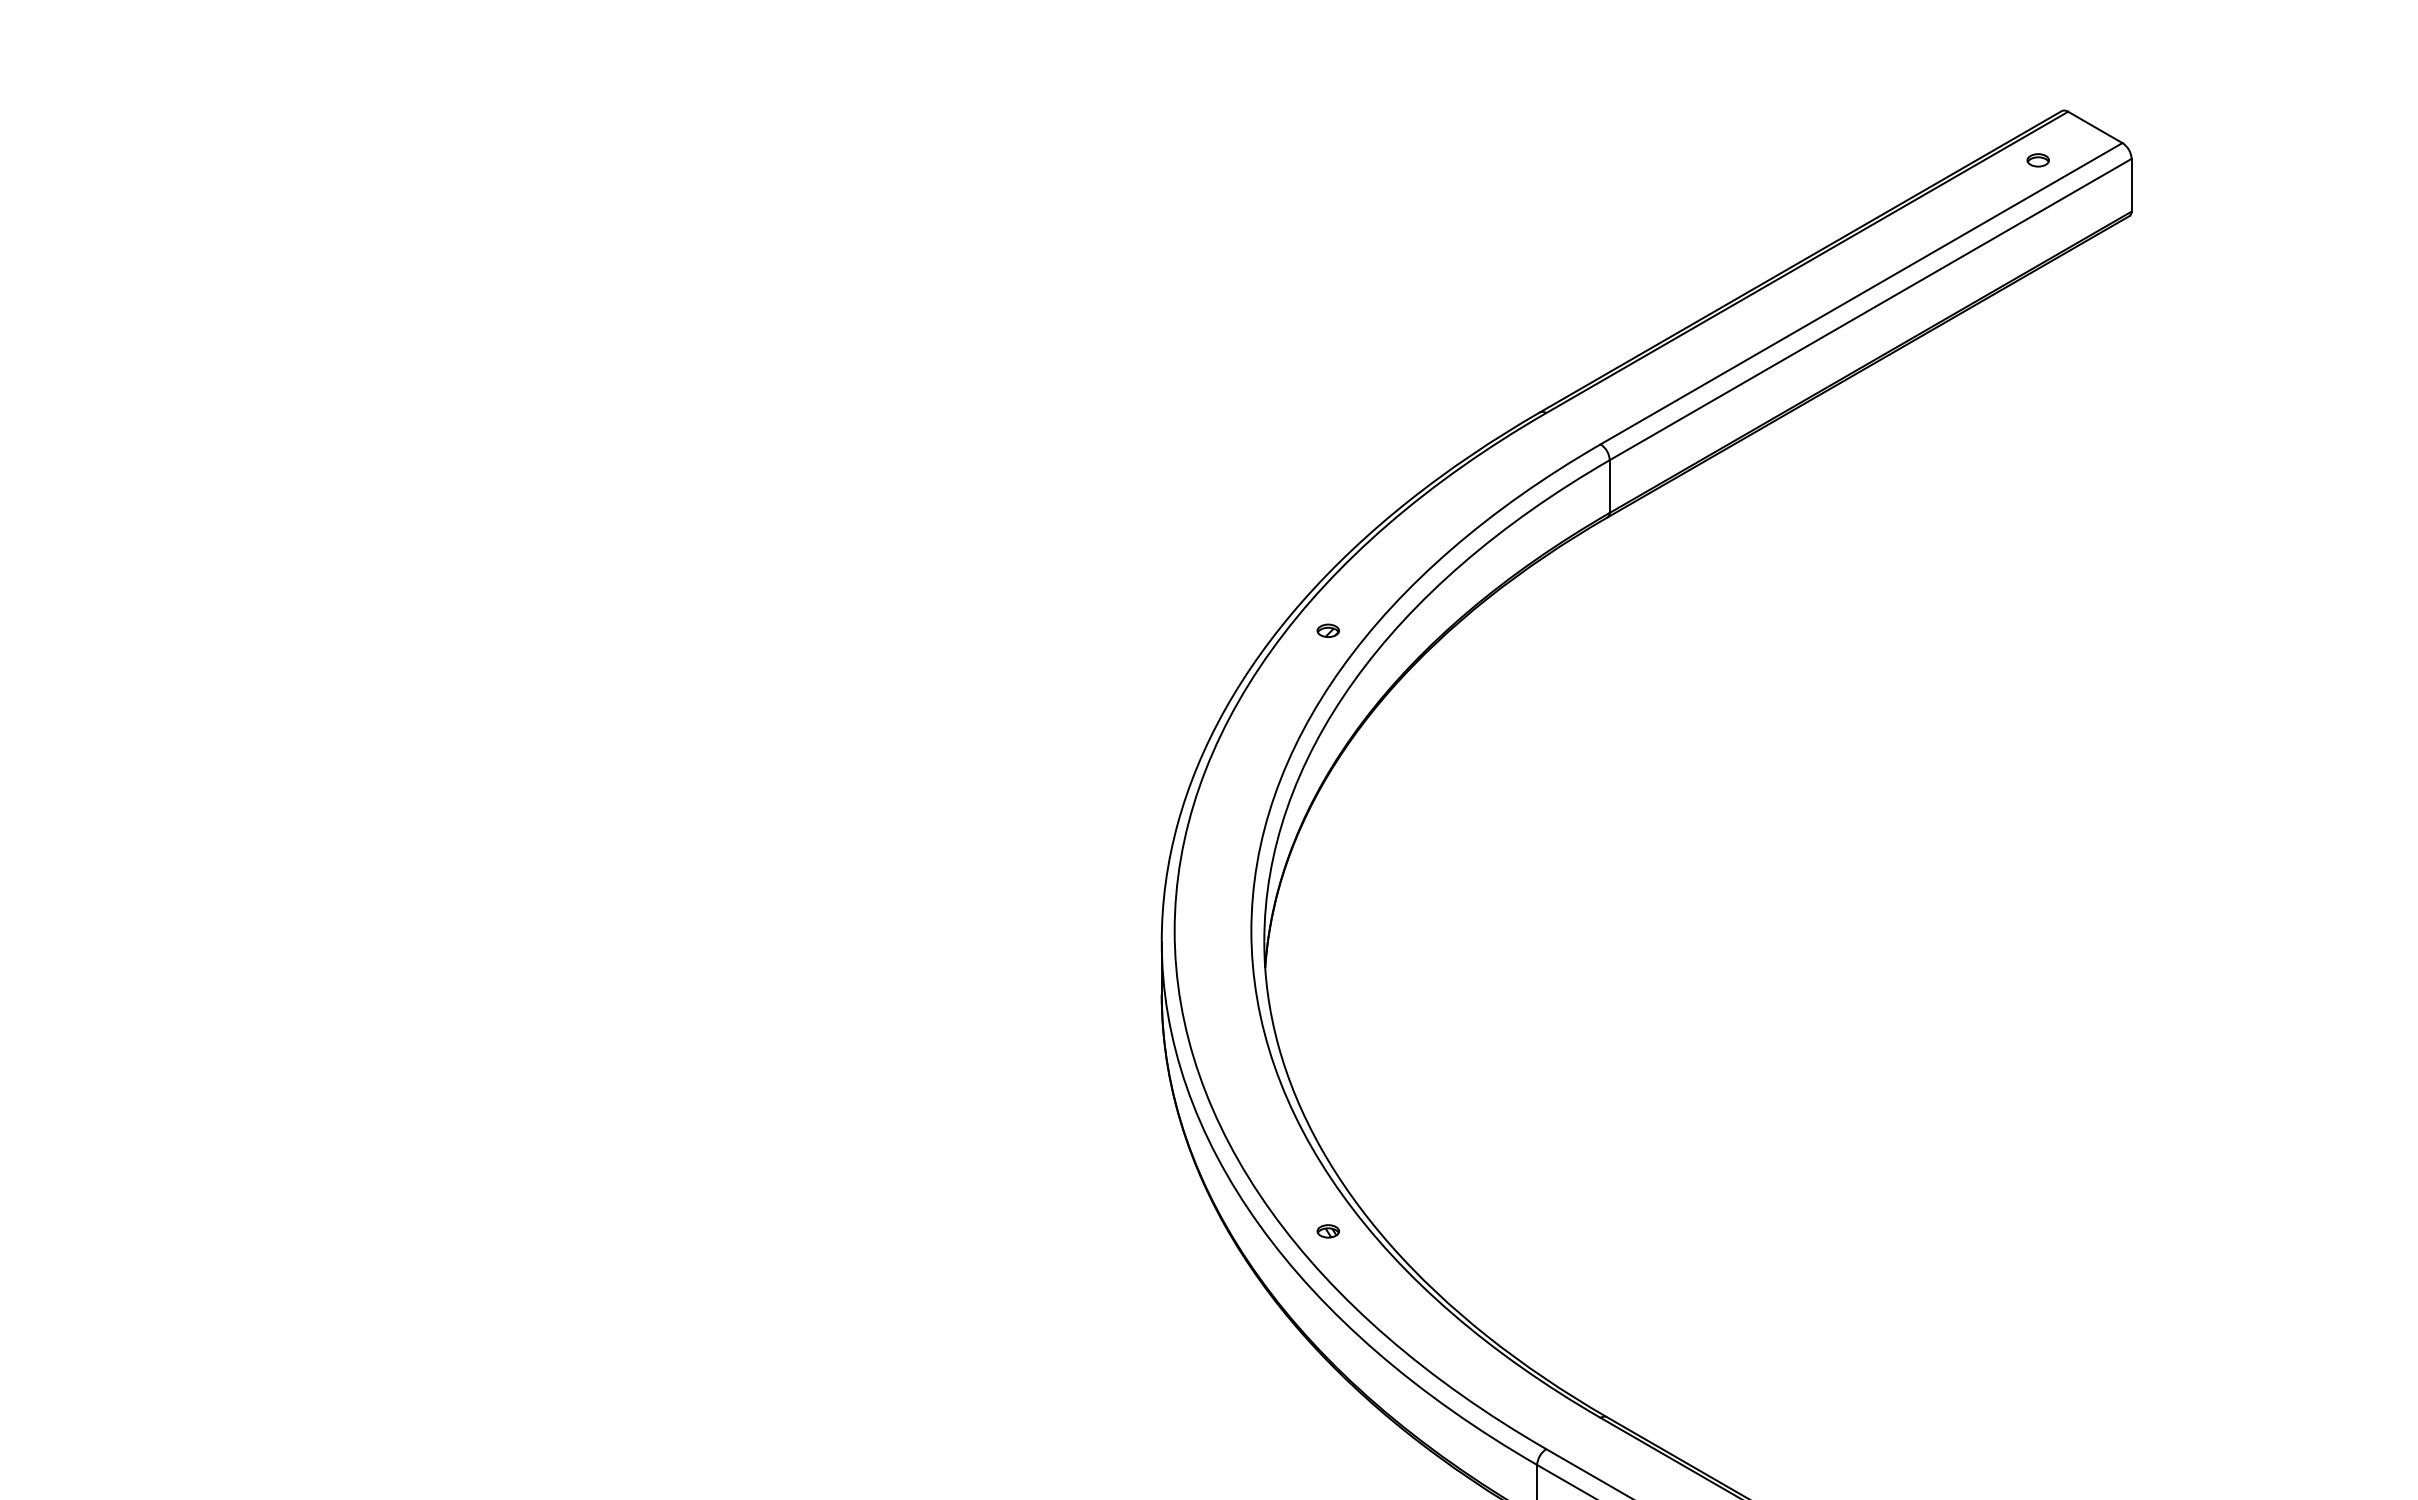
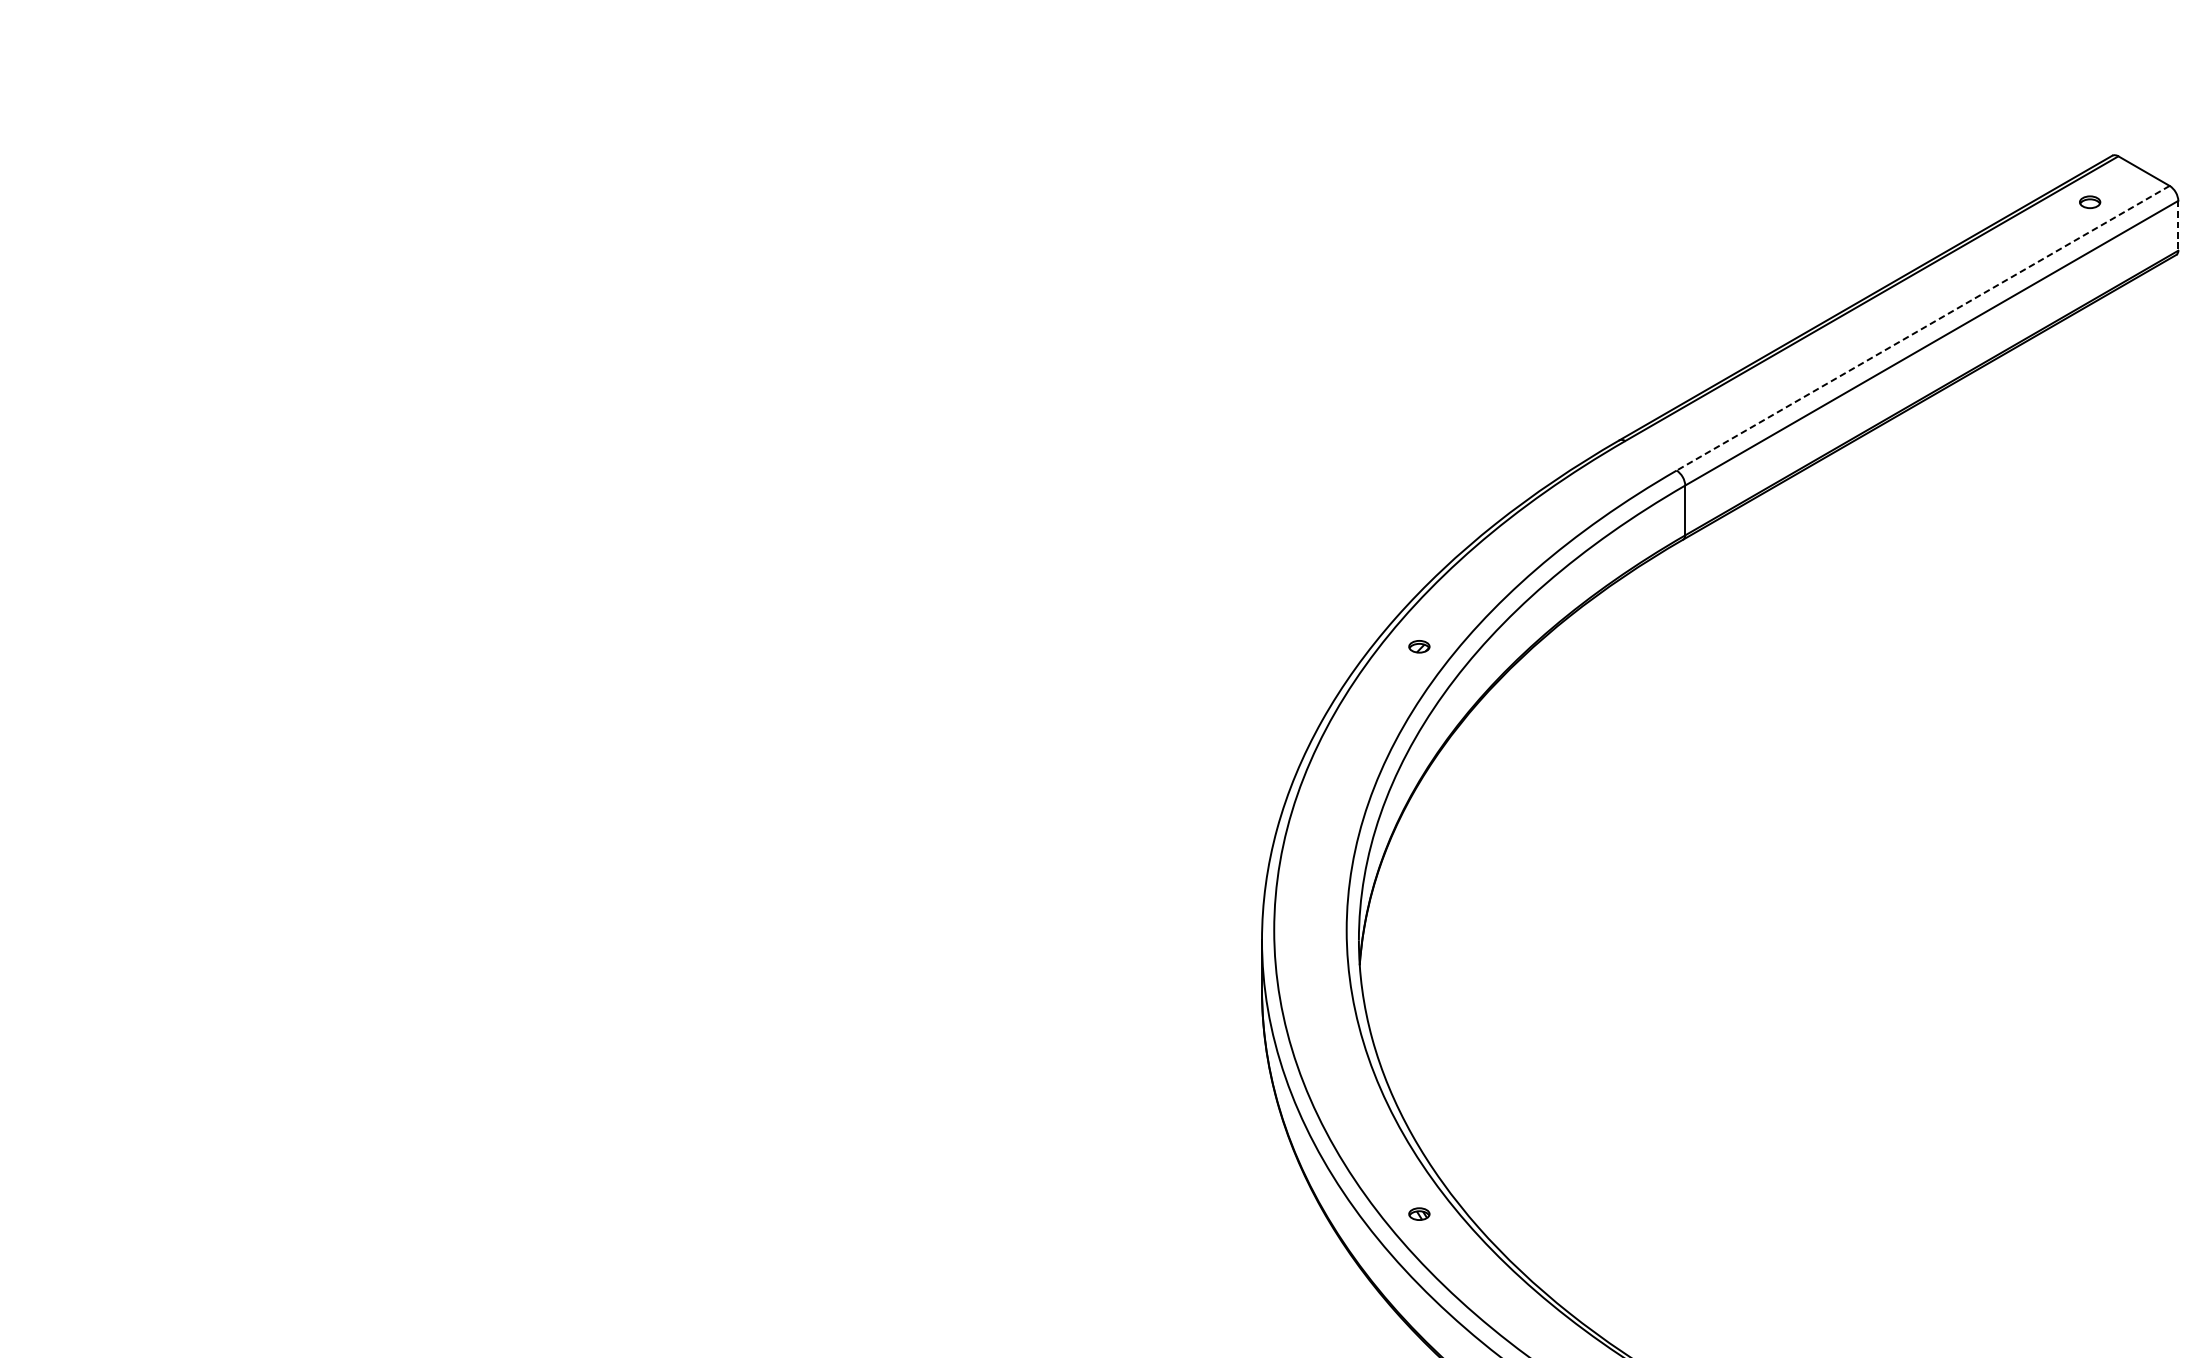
line: (2131, 185) -> (2178, 226), solid -> dashed
line: (1861, 293) -> (1923, 328), solid -> dashed

